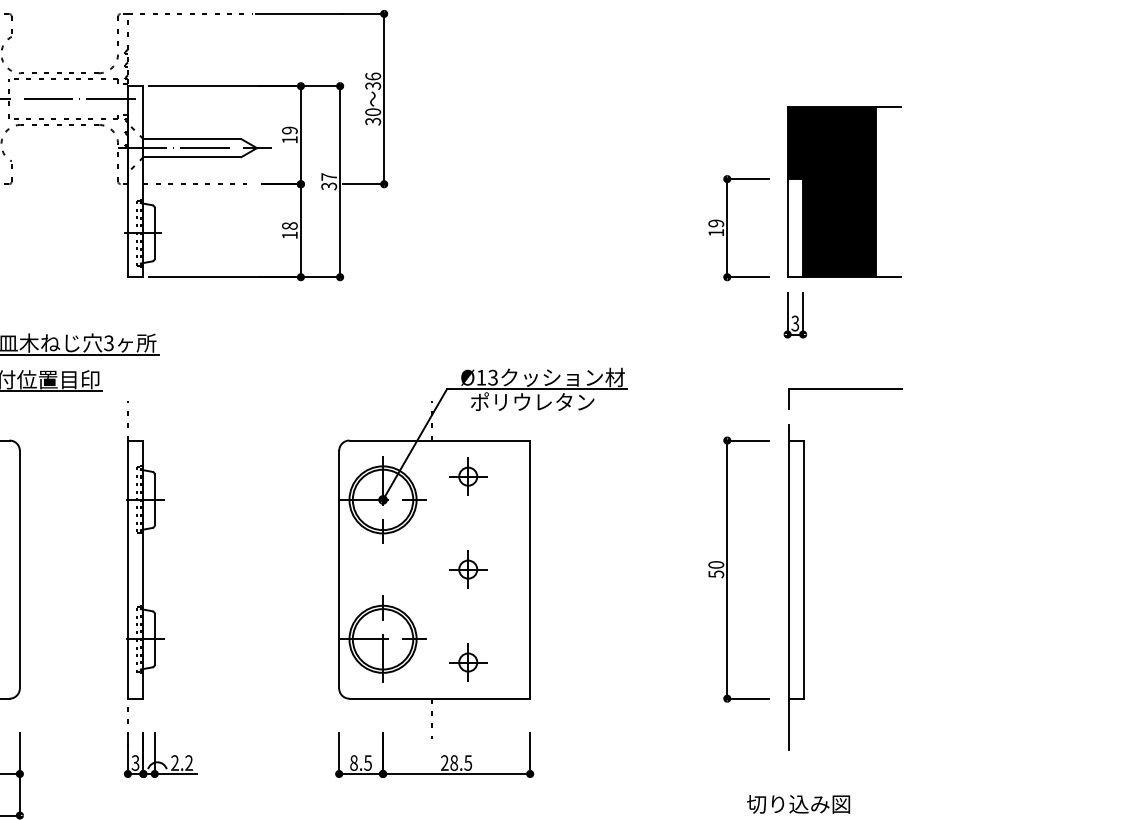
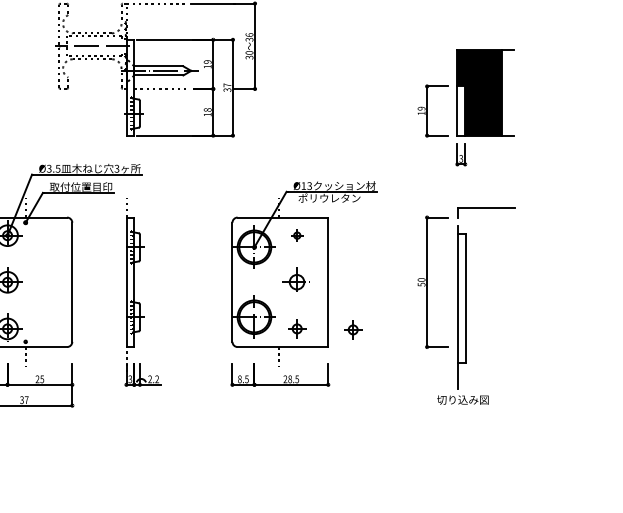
part: (468, 476) -> (297, 235), size x0.7
part: (468, 569) -> (297, 282), size x1.6
part: (805, 569) -> (466, 298), moved
part: (580, 663) -> (353, 329), added

